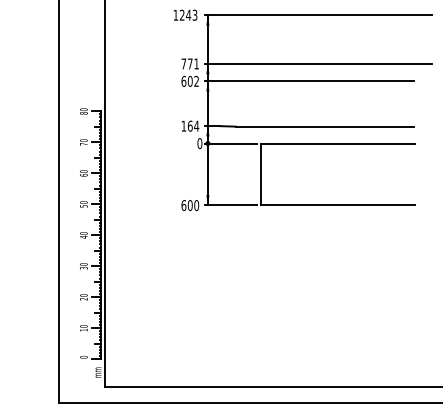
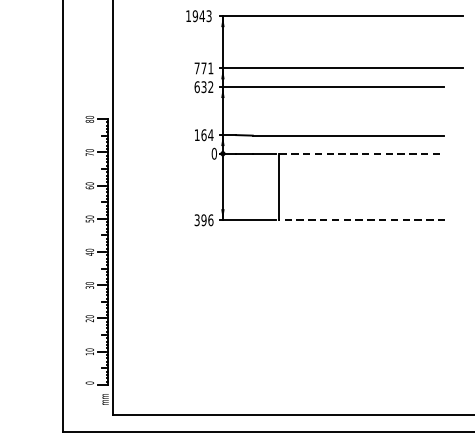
text: (181, 14) -> (194, 15), 1243 -> 1943
text: (189, 81) -> (203, 87), 602 -> 632
line: (338, 143) -> (362, 153), solid -> dashed
text: (190, 205) -> (204, 220), 600 -> 396
line: (337, 205) -> (361, 220), solid -> dashed

